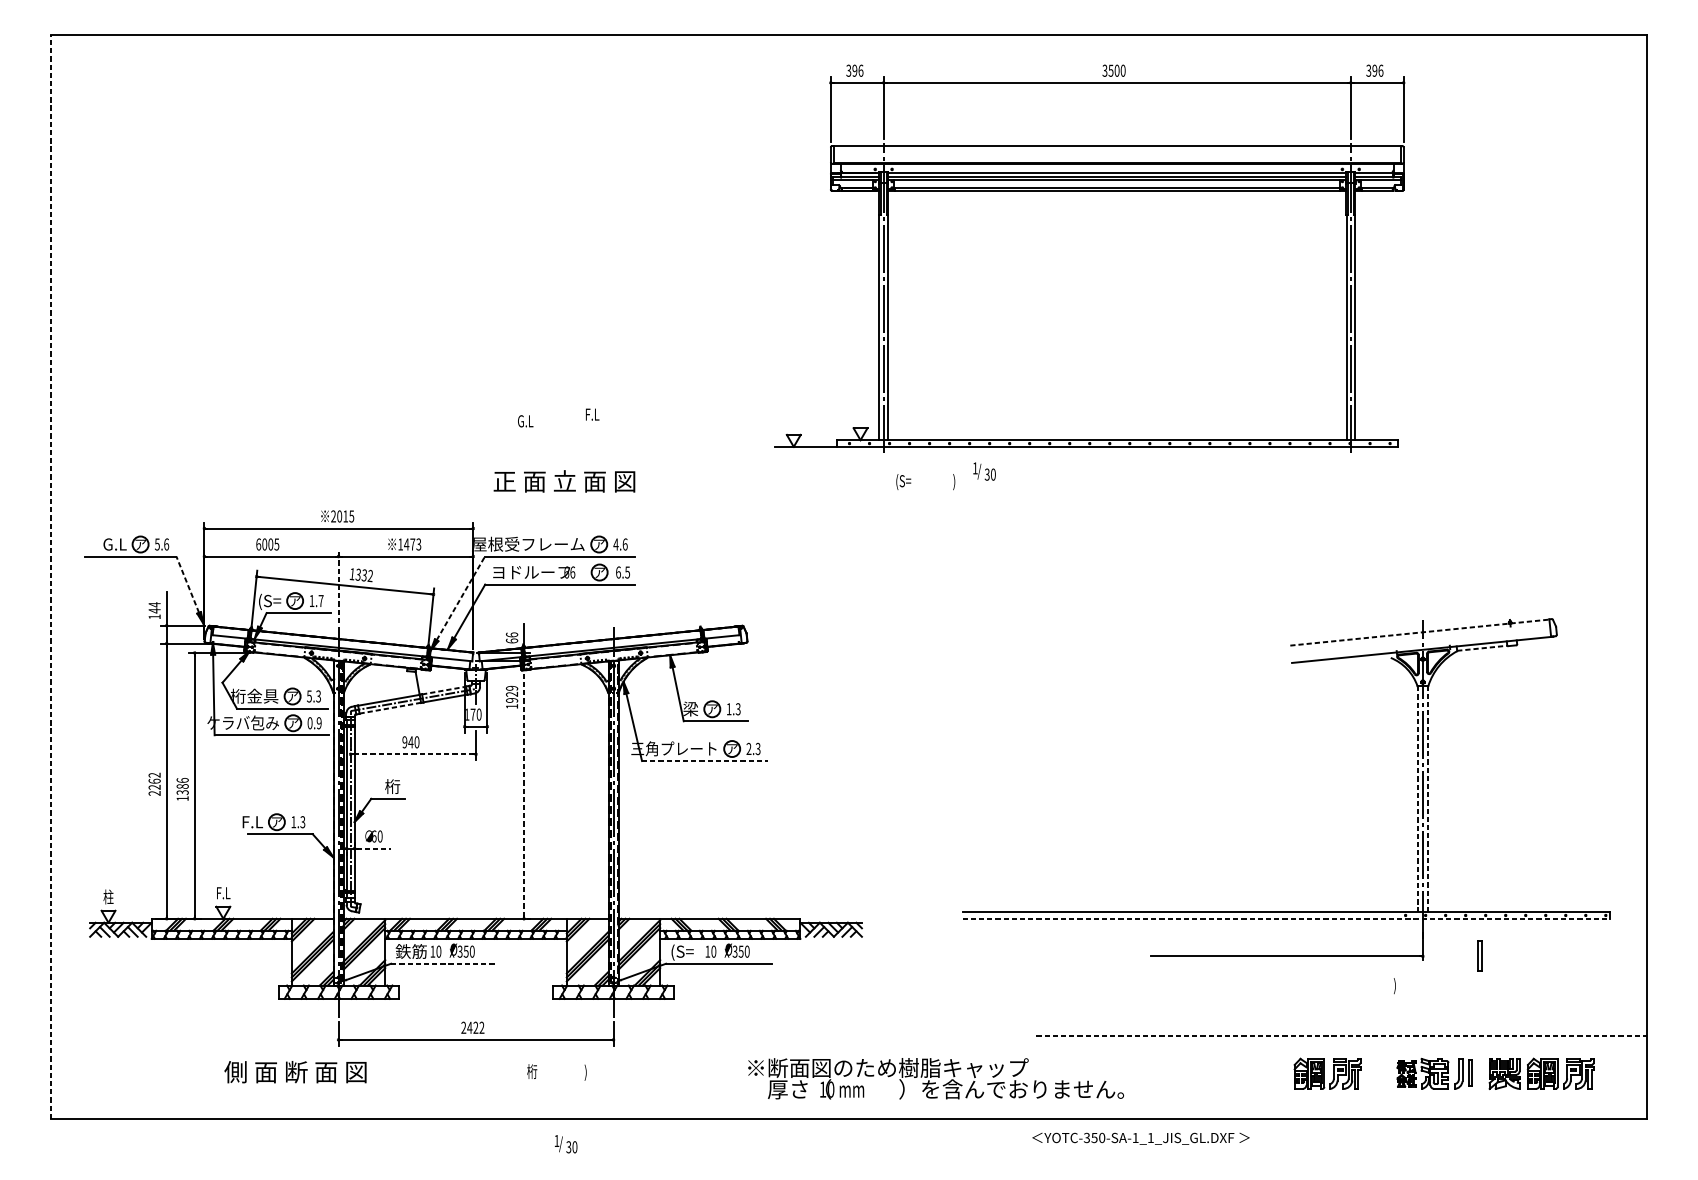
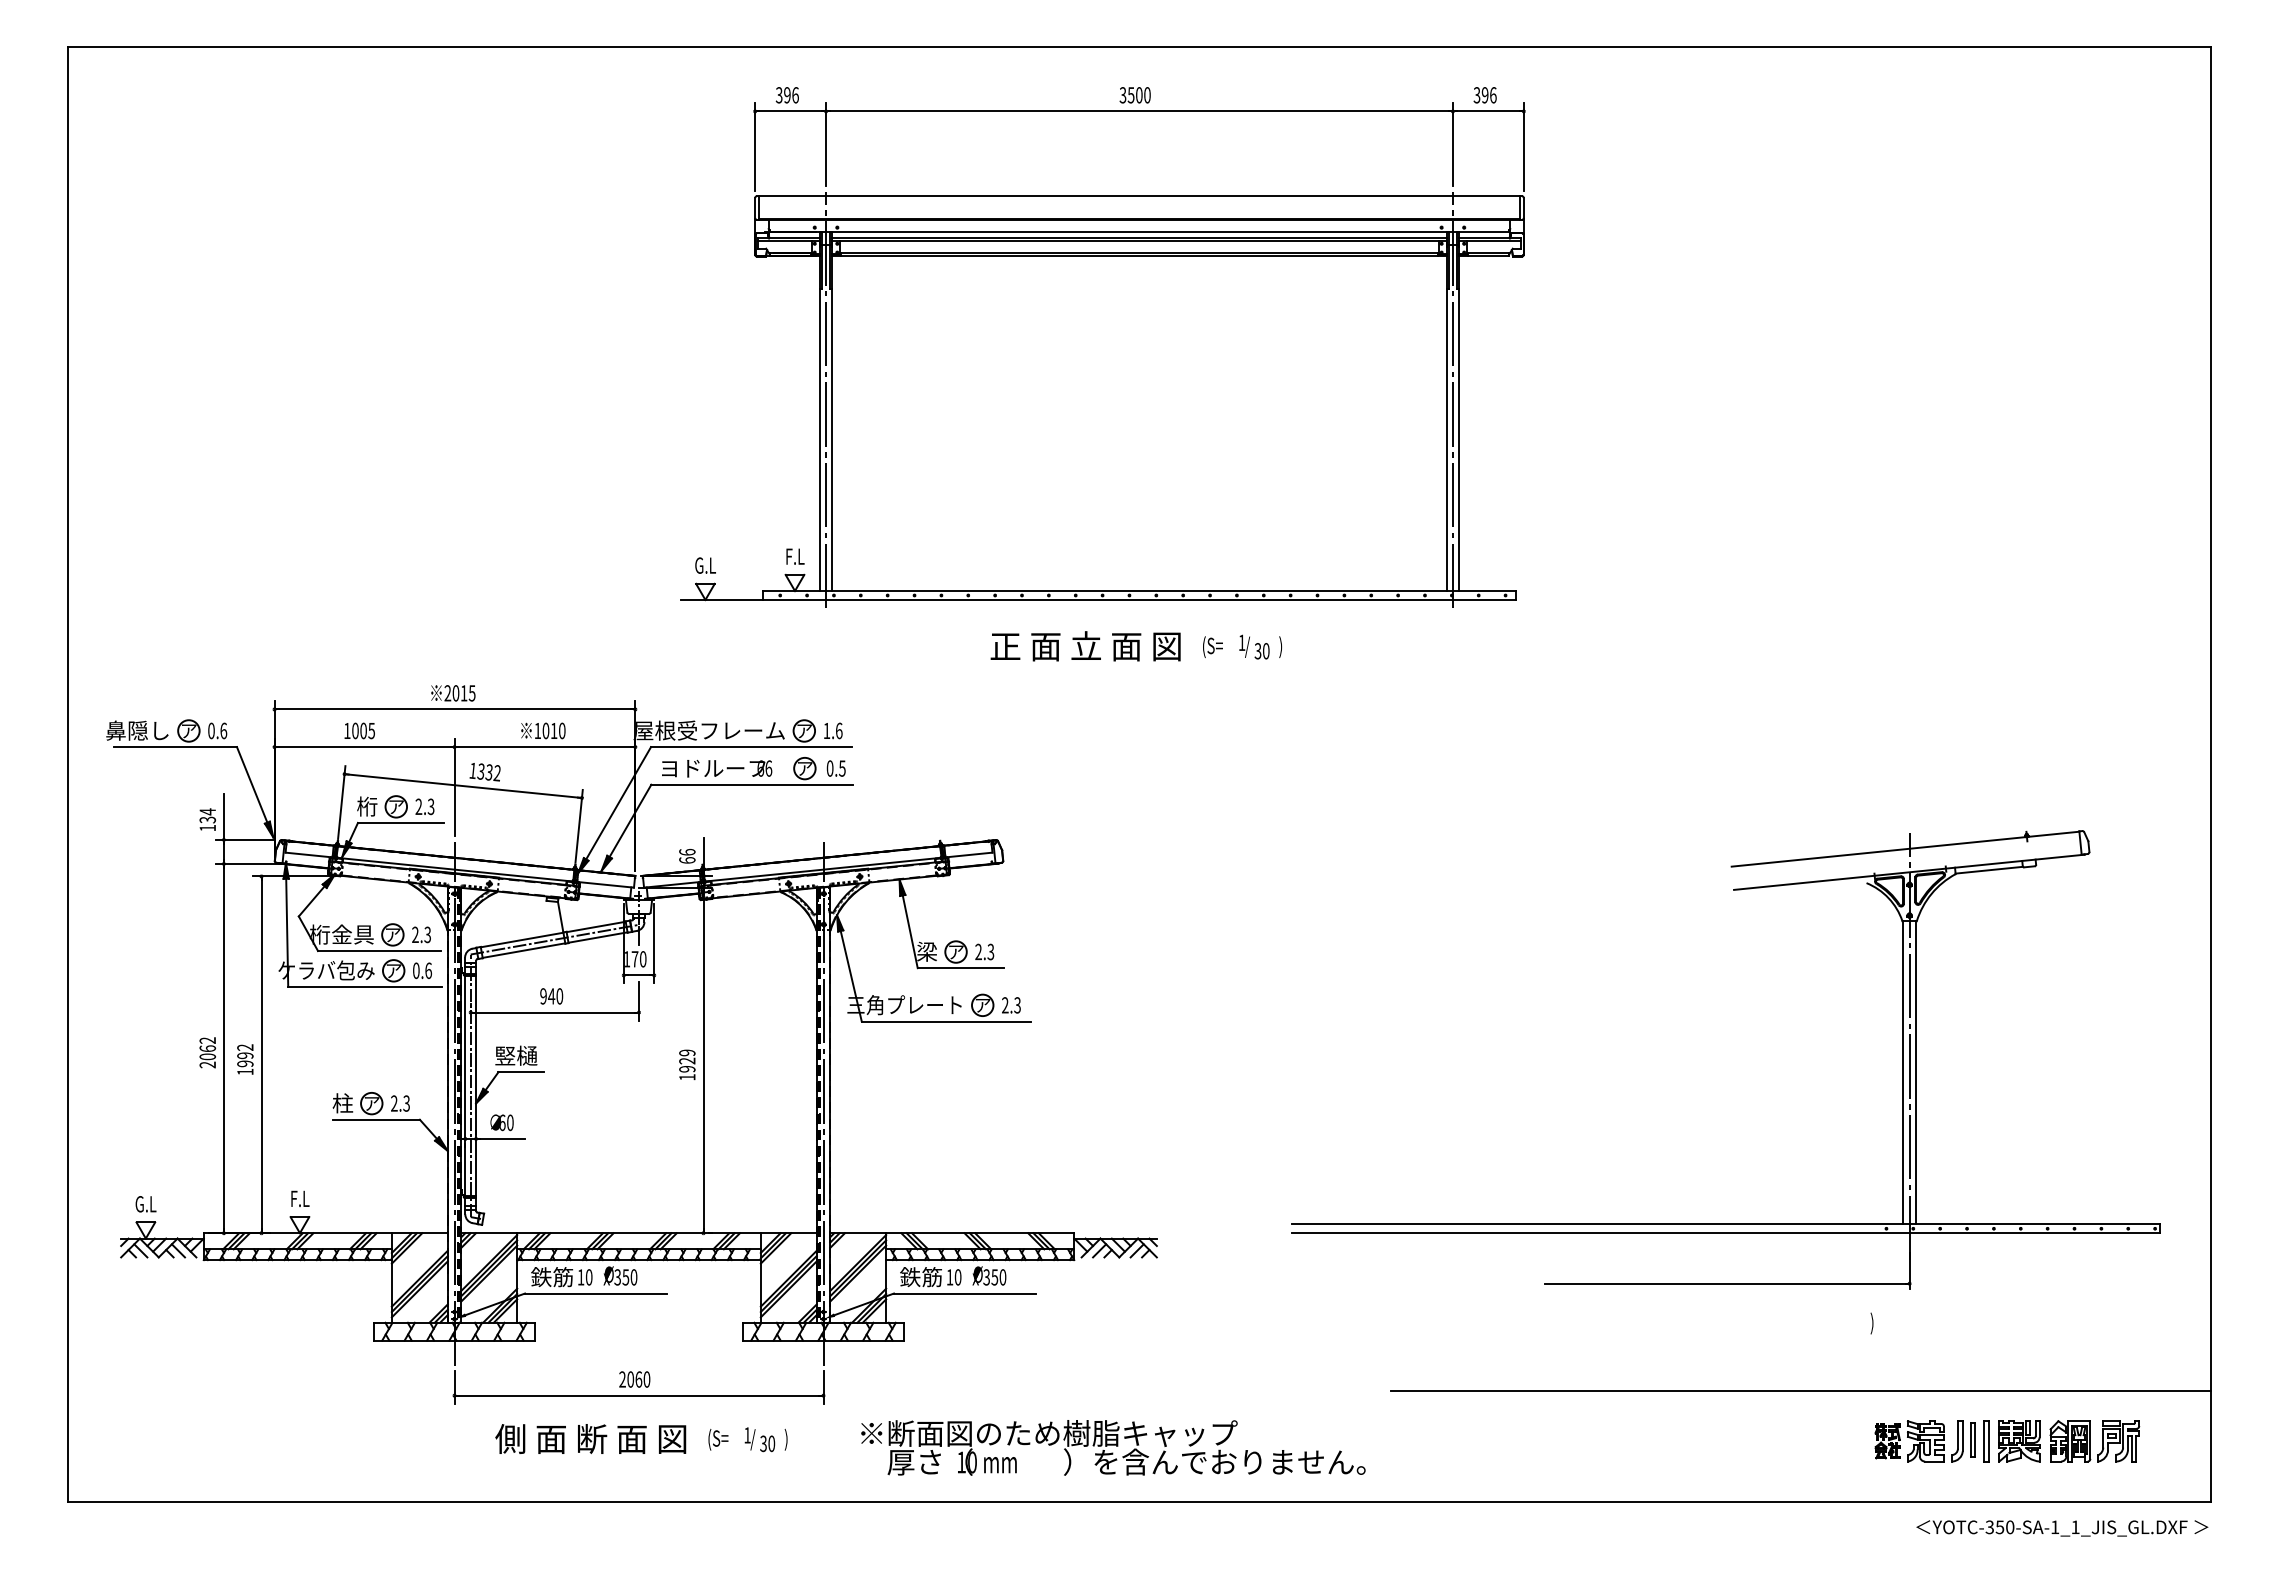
part: (1089, 258) -> (1102, 347), moved
text: (984, 471) -> (1254, 646), moved
text: (564, 481) -> (1085, 646), moved
text: (103, 544) -> (138, 730), G.L -> 鼻隠し
text: (157, 544) -> (211, 730), 5.6 -> 0.6
text: (258, 544) -> (347, 730), 6005 -> 1005
text: (412, 544) -> (553, 730), 1473 -> 1010
text: (615, 544) -> (826, 730), 4.6 -> 1.6
text: (617, 572) -> (829, 768), 6.5 -> 0.5
line: (50, 576) -> (68, 774), dashed -> solid
line: (188, 584) -> (252, 784), dashed -> solid
line: (338, 586) -> (454, 787), dashed -> solid
line: (460, 598) -> (618, 803), dashed -> solid
text: (316, 600) -> (424, 806), 1.7 -> 2.3
text: (269, 601) -> (362, 807), (S= -> 桁
text: (154, 610) -> (207, 819), 144 -> 134
line: (1419, 632) -> (1905, 849), dashed -> solid
line: (1482, 648) -> (1989, 870), dashed -> solid
line: (444, 690) -> (596, 926), dashed -> solid
text: (309, 696) -> (415, 934), 5.3 -> 2.3
text: (512, 696) -> (687, 1064), moved
line: (389, 708) -> (523, 950), dashed -> solid
text: (729, 708) -> (978, 951), 1.3 -> 2.3
text: (319, 723) -> (428, 970), 0.9 -> 0.6
line: (413, 754) -> (554, 1012), dashed -> solid
line: (705, 761) -> (946, 1021), dashed -> solid
text: (182, 786) -> (245, 1055), 1386 -> 1992
text: (384, 786) -> (516, 1055), 桁 -> 竪樋
text: (154, 787) -> (207, 1056), 2262 -> 2062
line: (524, 789) -> (703, 1059), dashed -> solid
line: (1417, 799) -> (1902, 1072), dashed -> solid
line: (1428, 799) -> (1916, 1072), dashed -> solid
text: (252, 822) -> (339, 1103), F.L -> 柱
text: (293, 822) -> (394, 1103), 1.3 -> 2.3
line: (373, 848) -> (501, 1138), dashed -> solid
text: (108, 896) -> (145, 1203), 柱 -> G.L
line: (1286, 919) -> (1726, 1233), dashed -> solid
text: (685, 952) -> (920, 1278), (S= -> 鉄筋
part: (1480, 956) -> (1986, 1441), moved
line: (443, 963) -> (595, 1293), dashed -> solid
text: (475, 1027) -> (638, 1379), 2422 -> 2060
line: (1341, 1036) -> (1800, 1390), dashed -> solid
text: (295, 1071) -> (590, 1438), moved
text: (534, 1072) -> (717, 1439), 桁 -> (S=
part: (1327, 1074) -> (1781, 1441), removed
text: (936, 1078) -> (1113, 1447), moved
text: (1141, 1138) -> (2062, 1528), moved
text: (565, 1144) -> (759, 1439), moved

